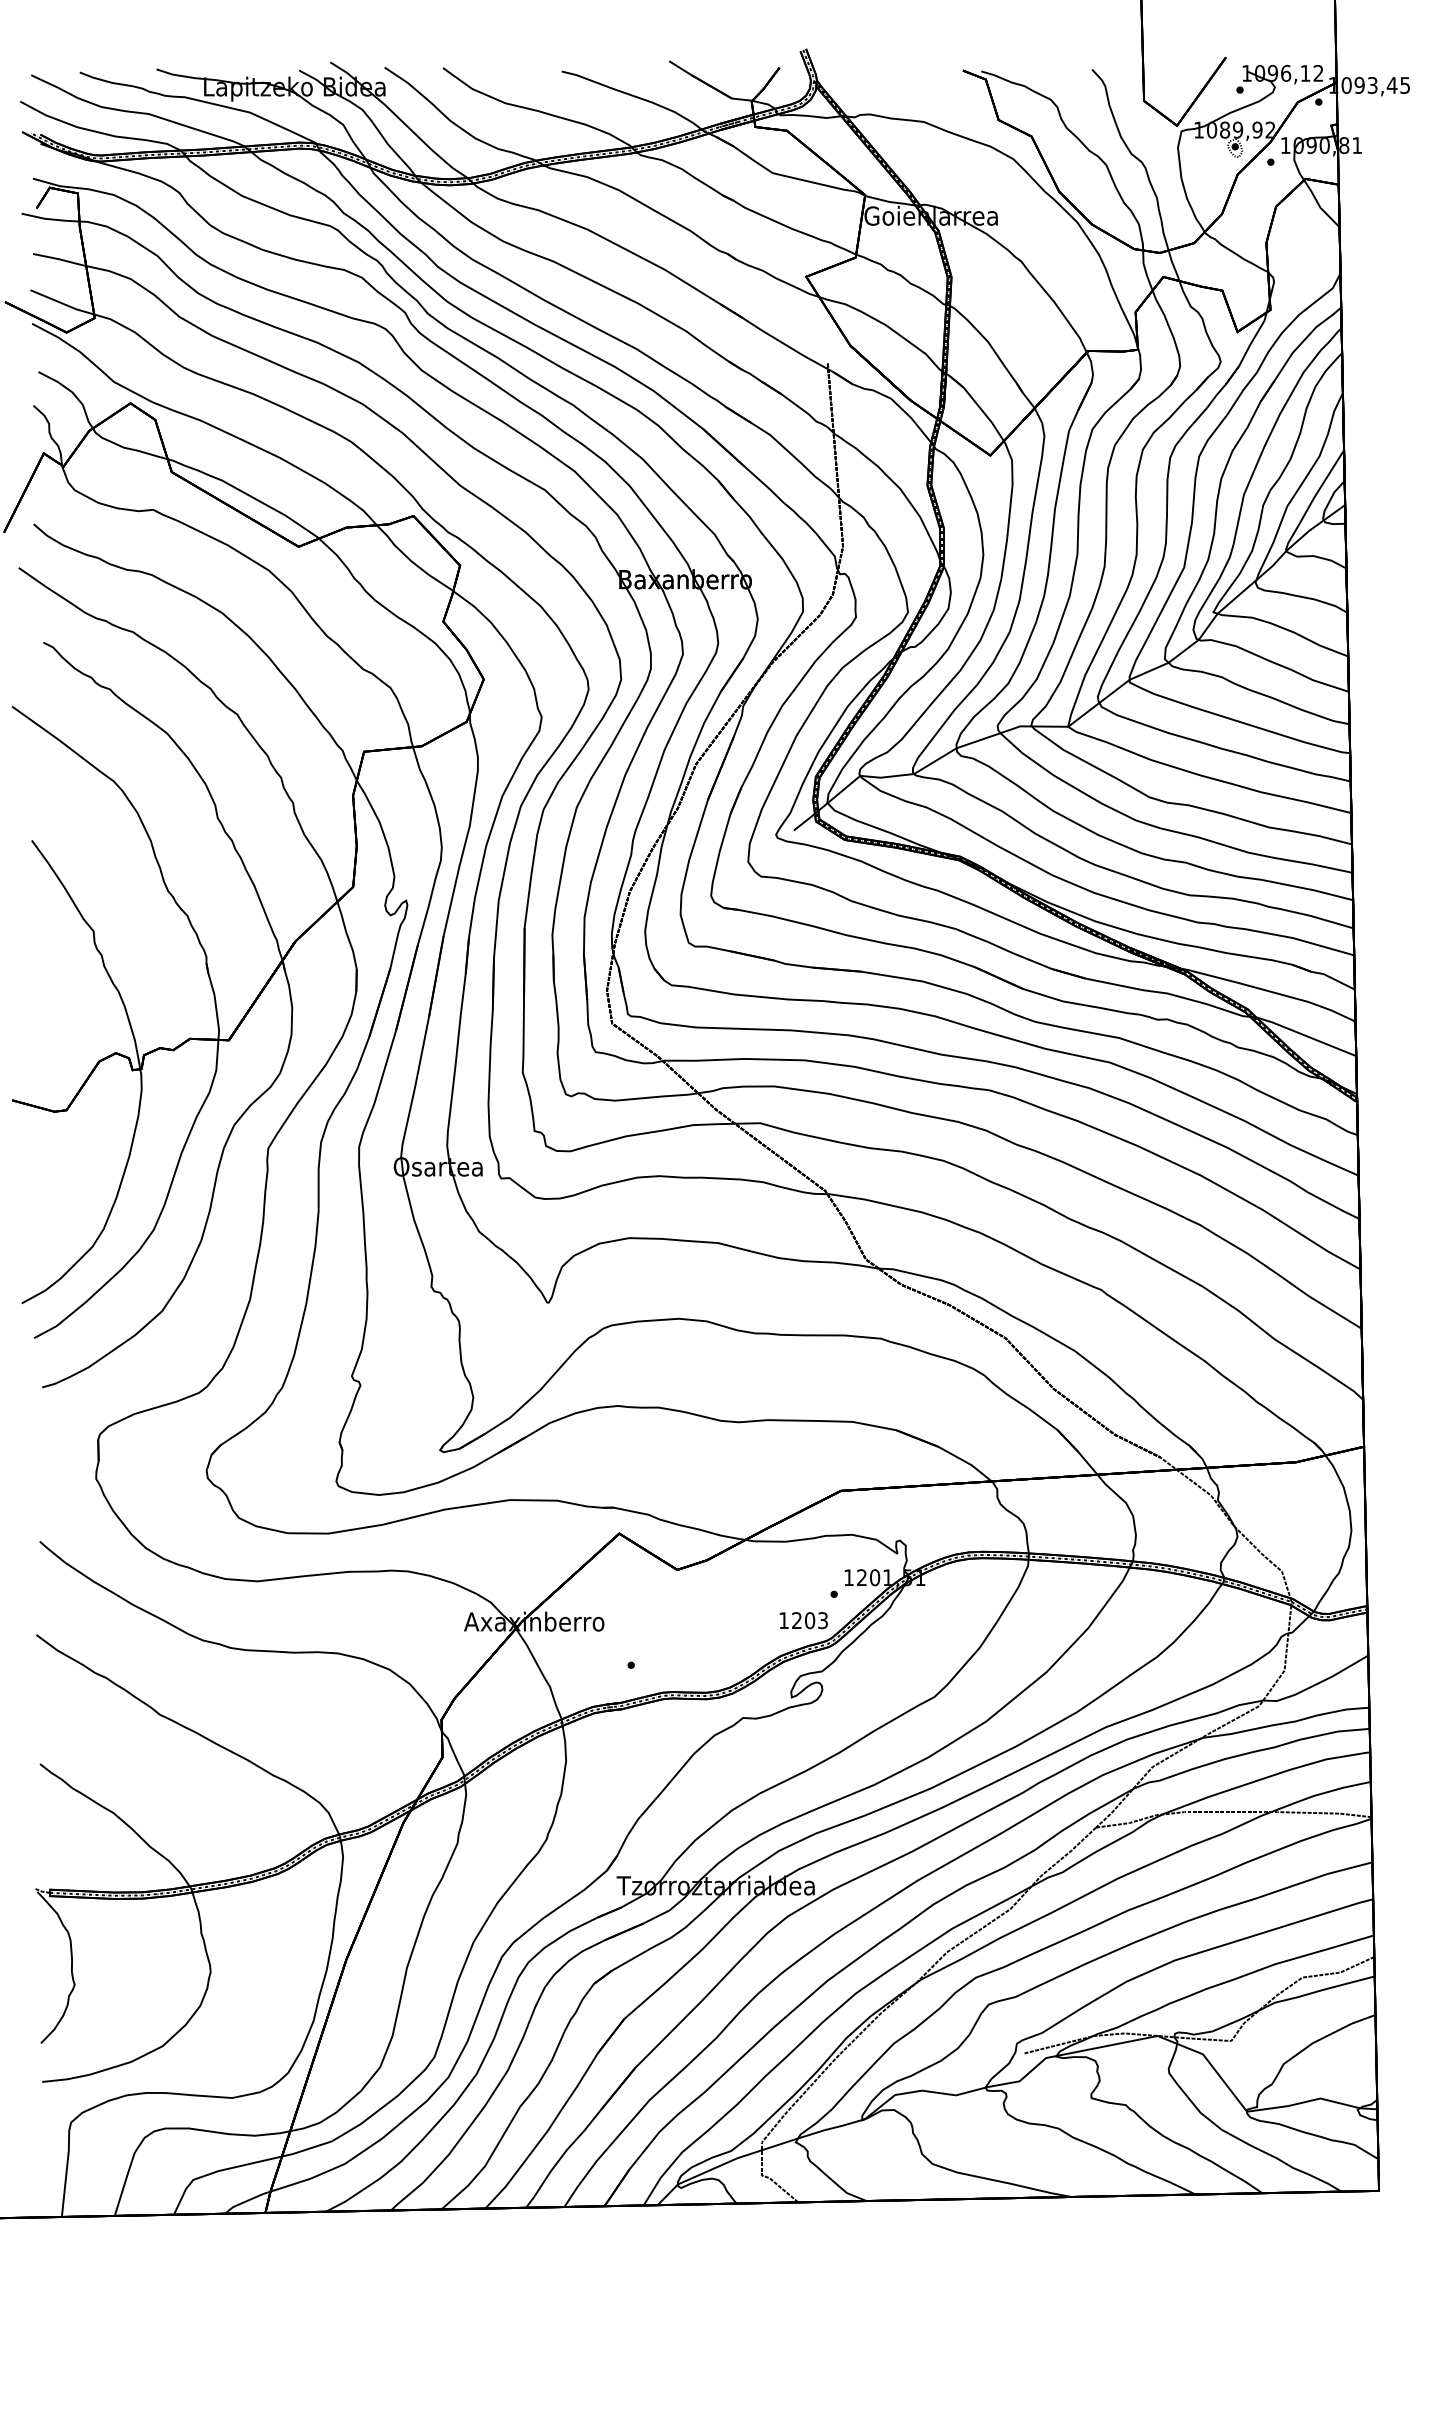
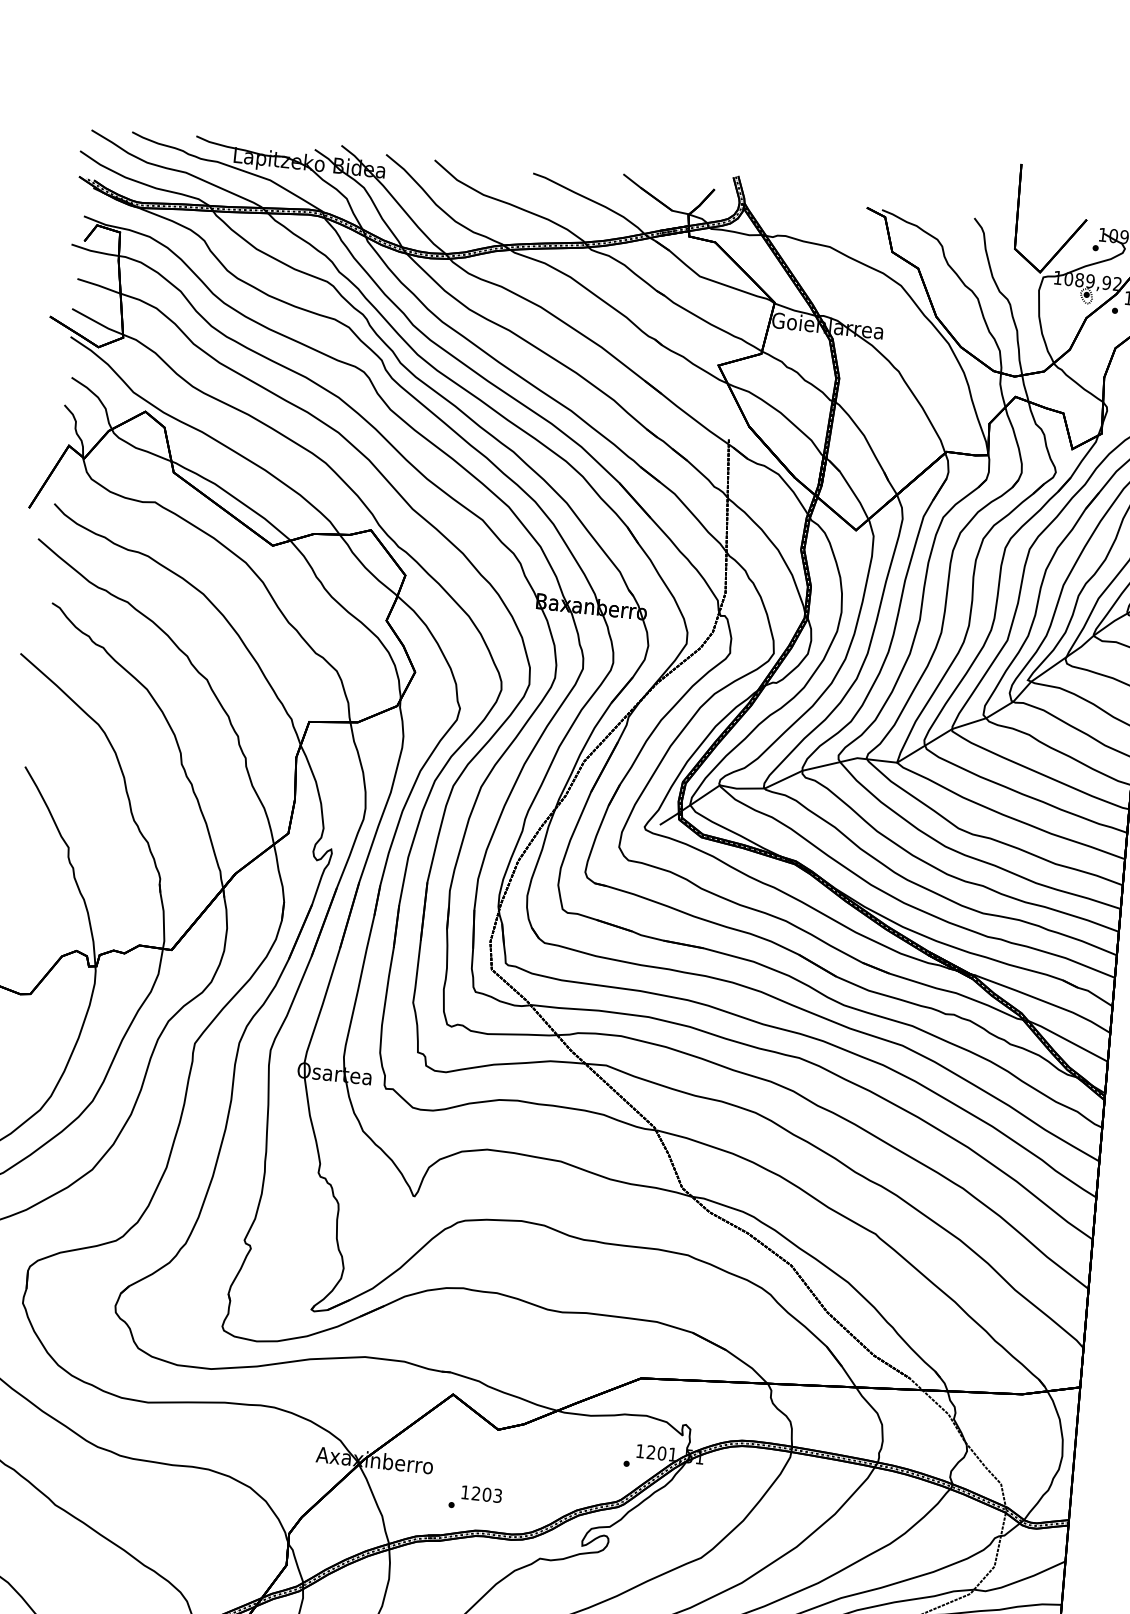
text: (803, 1620) -> (481, 1494), moved

